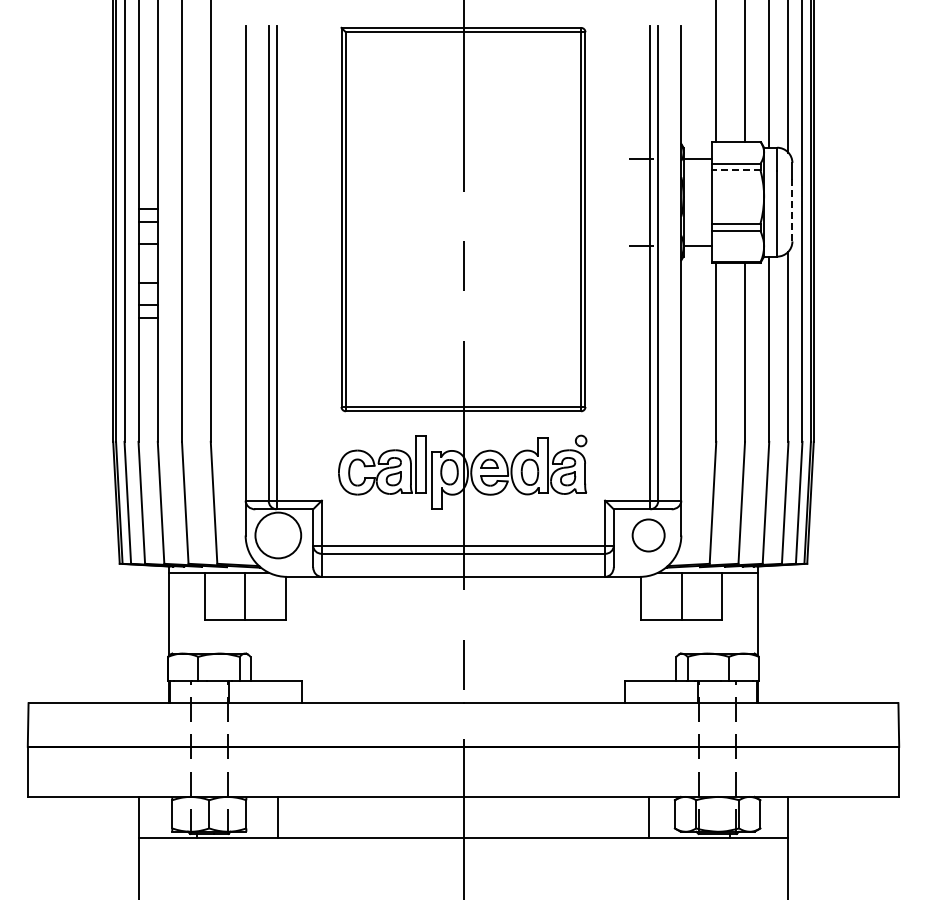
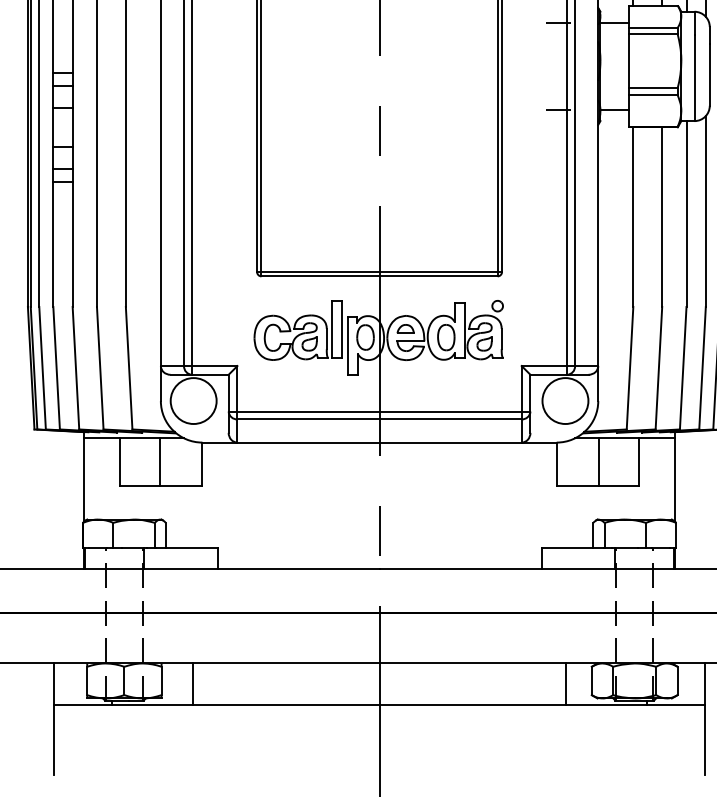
line: (735, 170) -> (652, 34), dashed -> solid
line: (792, 210) -> (709, 74), dashed -> solid
circle: (648, 535) -> (565, 401), size x1.43

